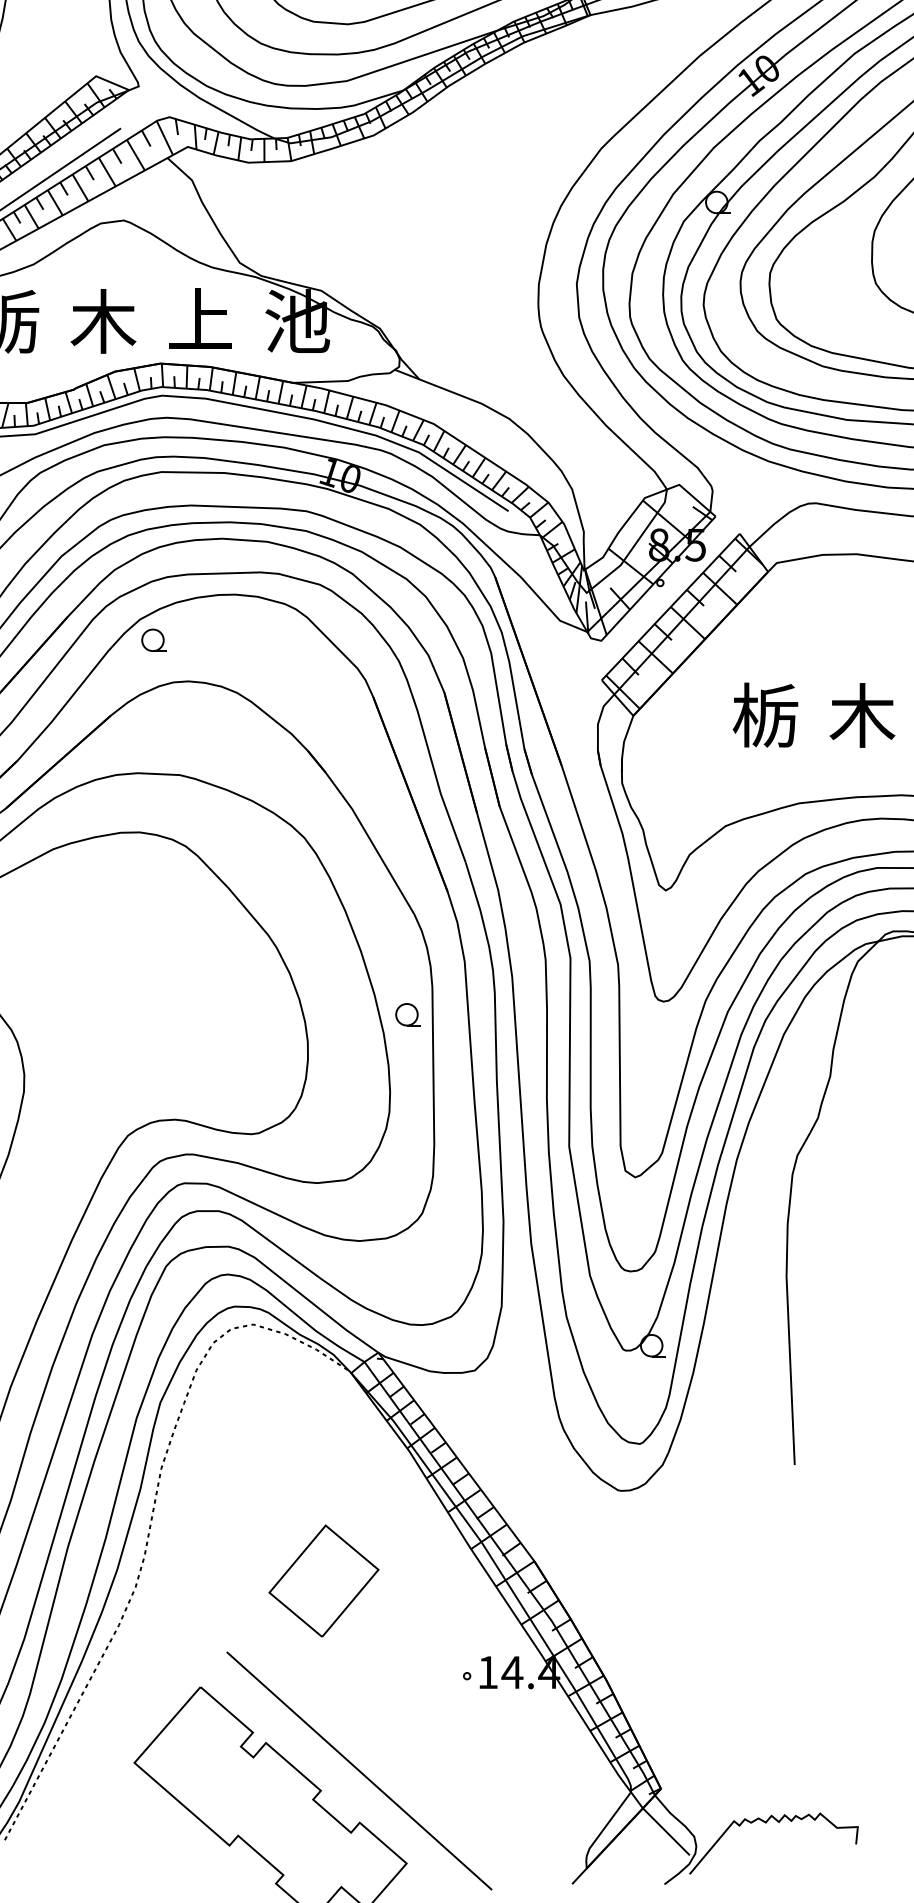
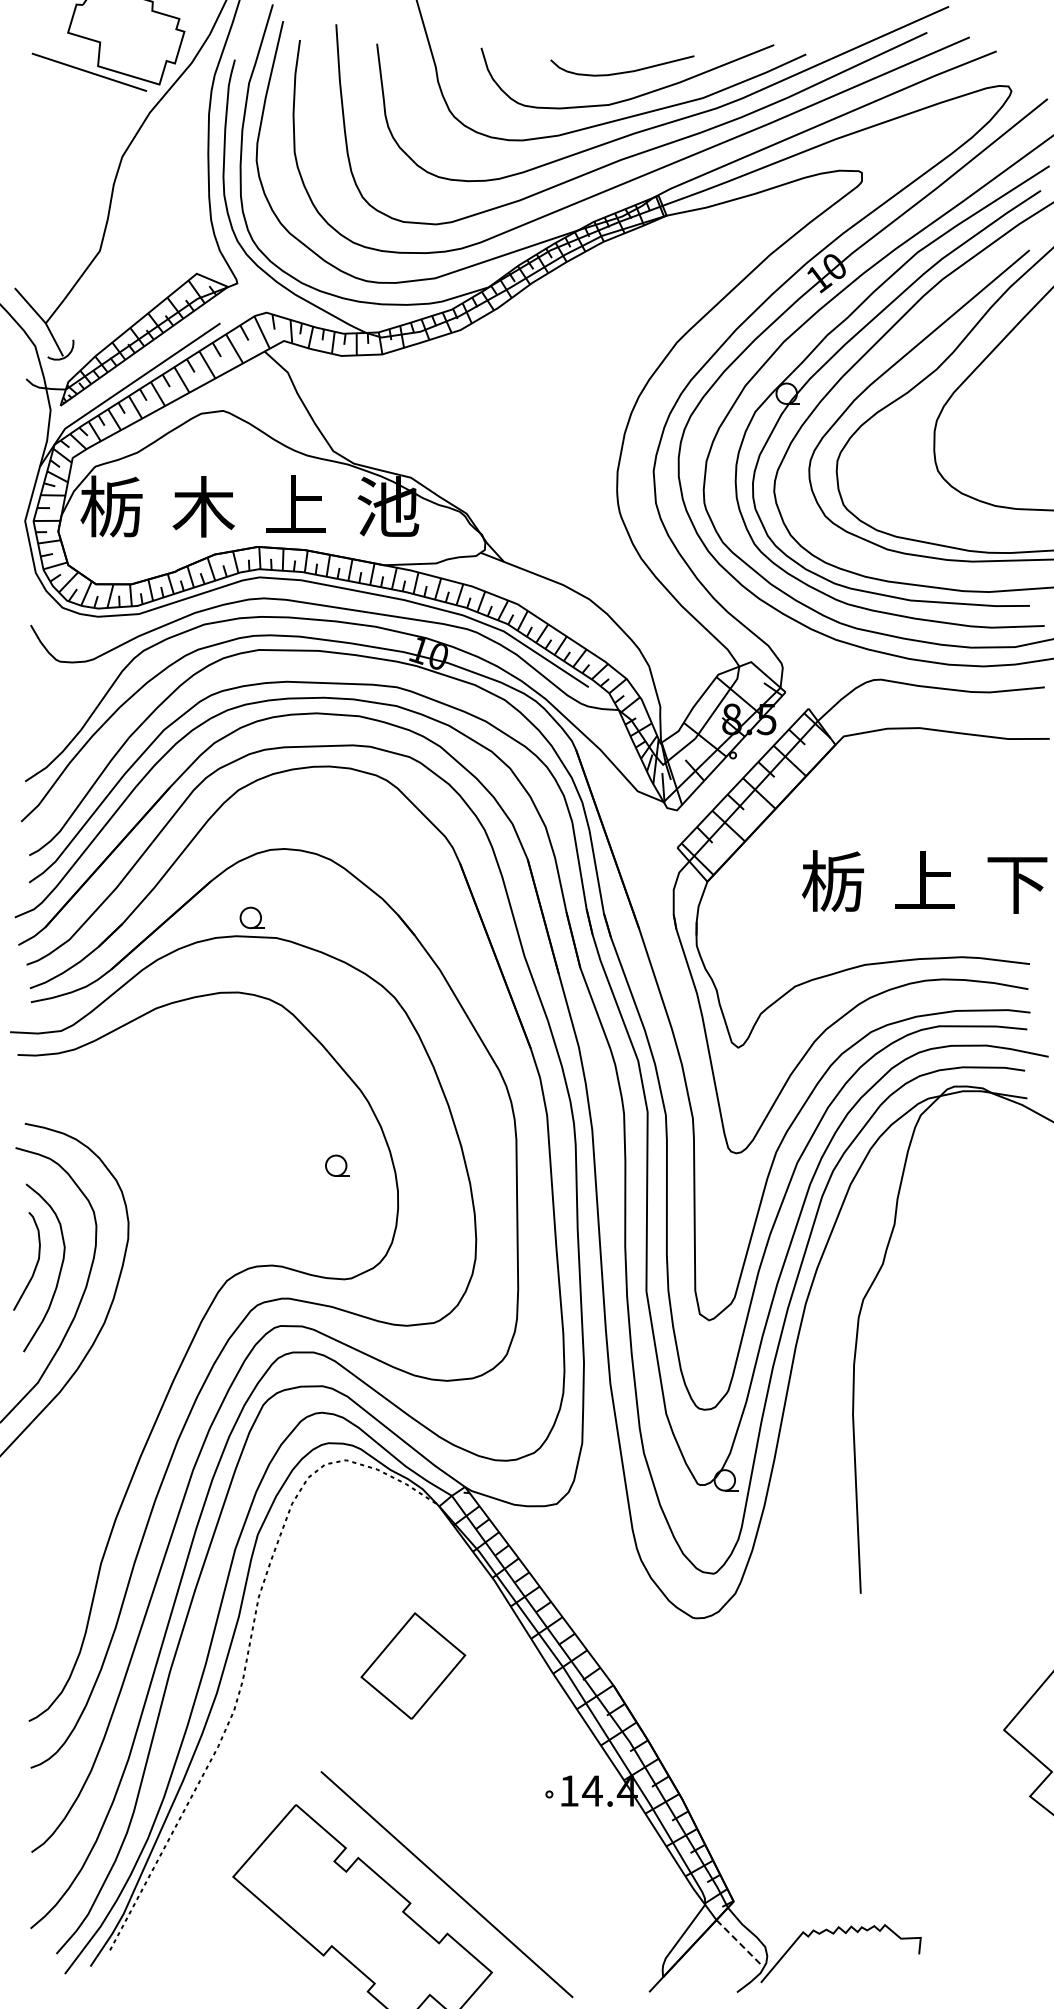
part: (153, 639) -> (251, 917), moved
text: (862, 715) -> (925, 881), 木 -> 上
part: (408, 1014) -> (337, 1165), moved
part: (324, 1580) -> (413, 1665), moved
line: (666, 1831) -> (738, 1942), solid -> dashed

